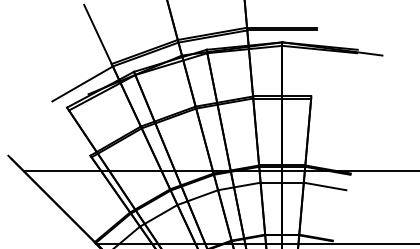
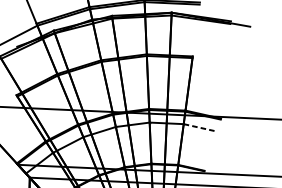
line: (325, 186) -> (200, 127), solid -> dashed

